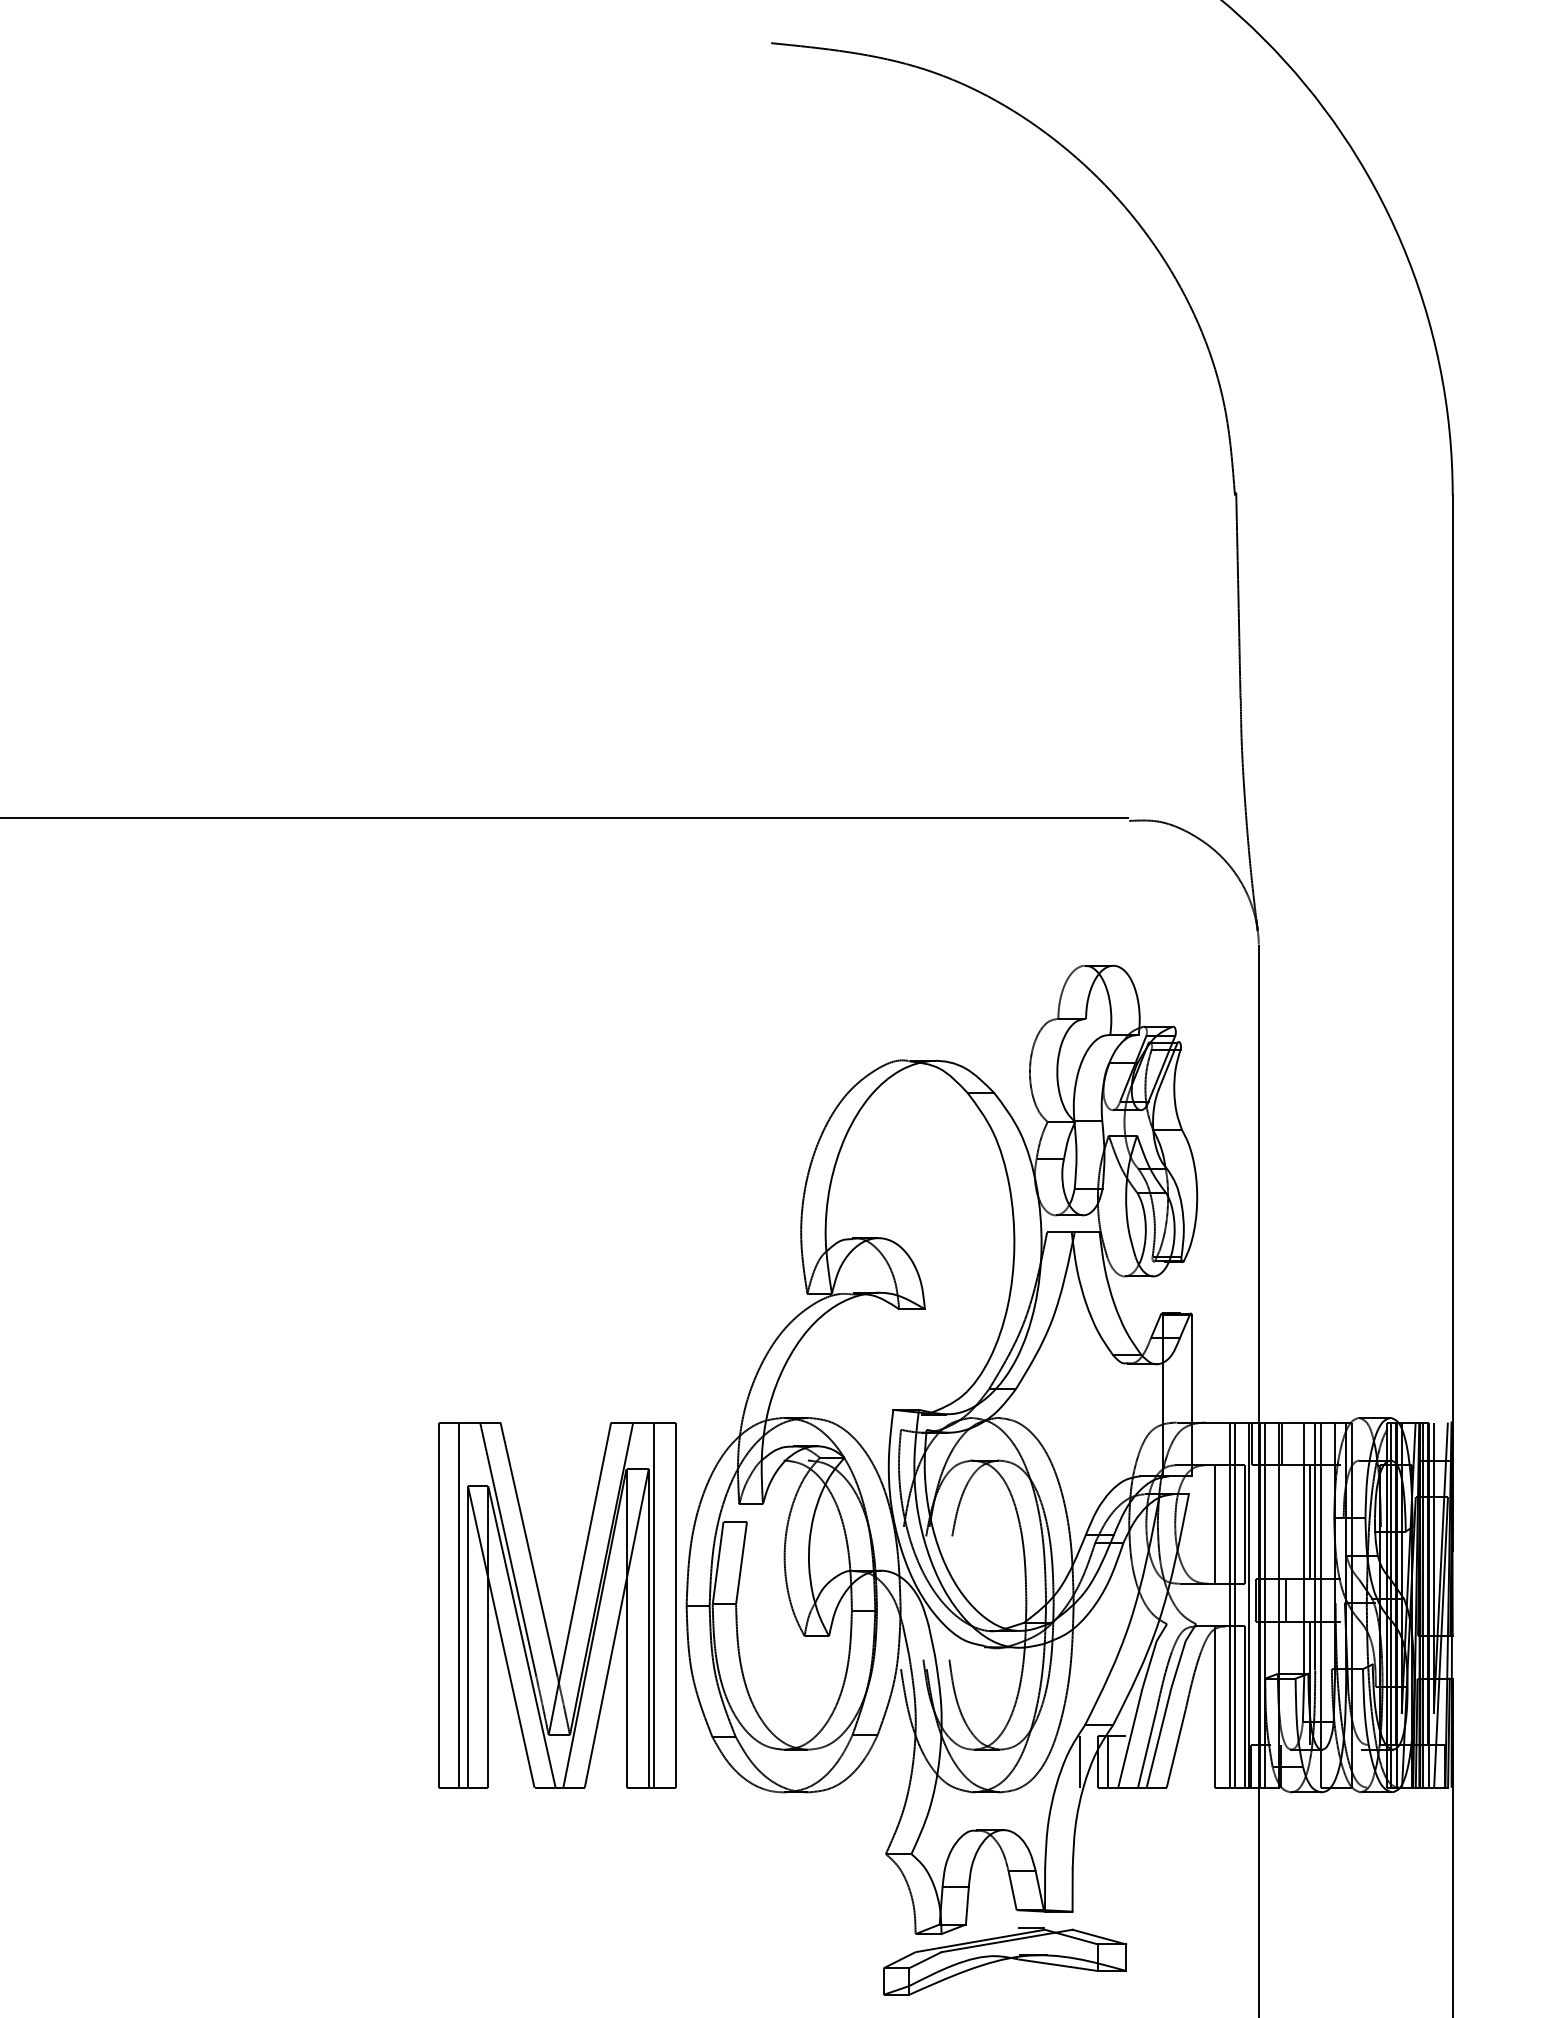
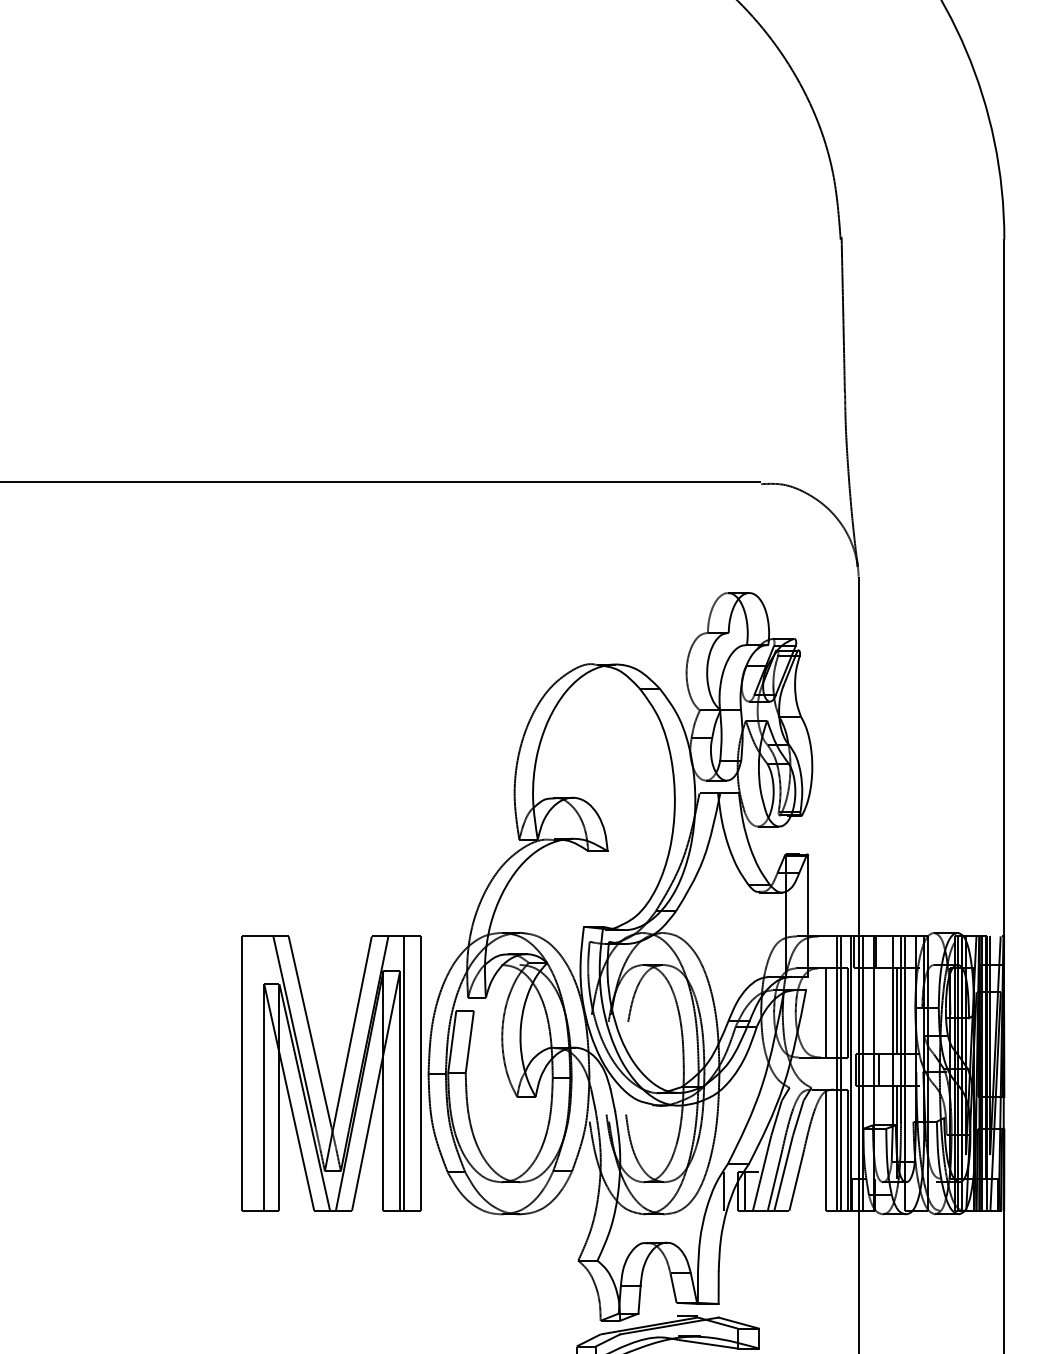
line: (458, 1604) -> (257, 1073), removed

